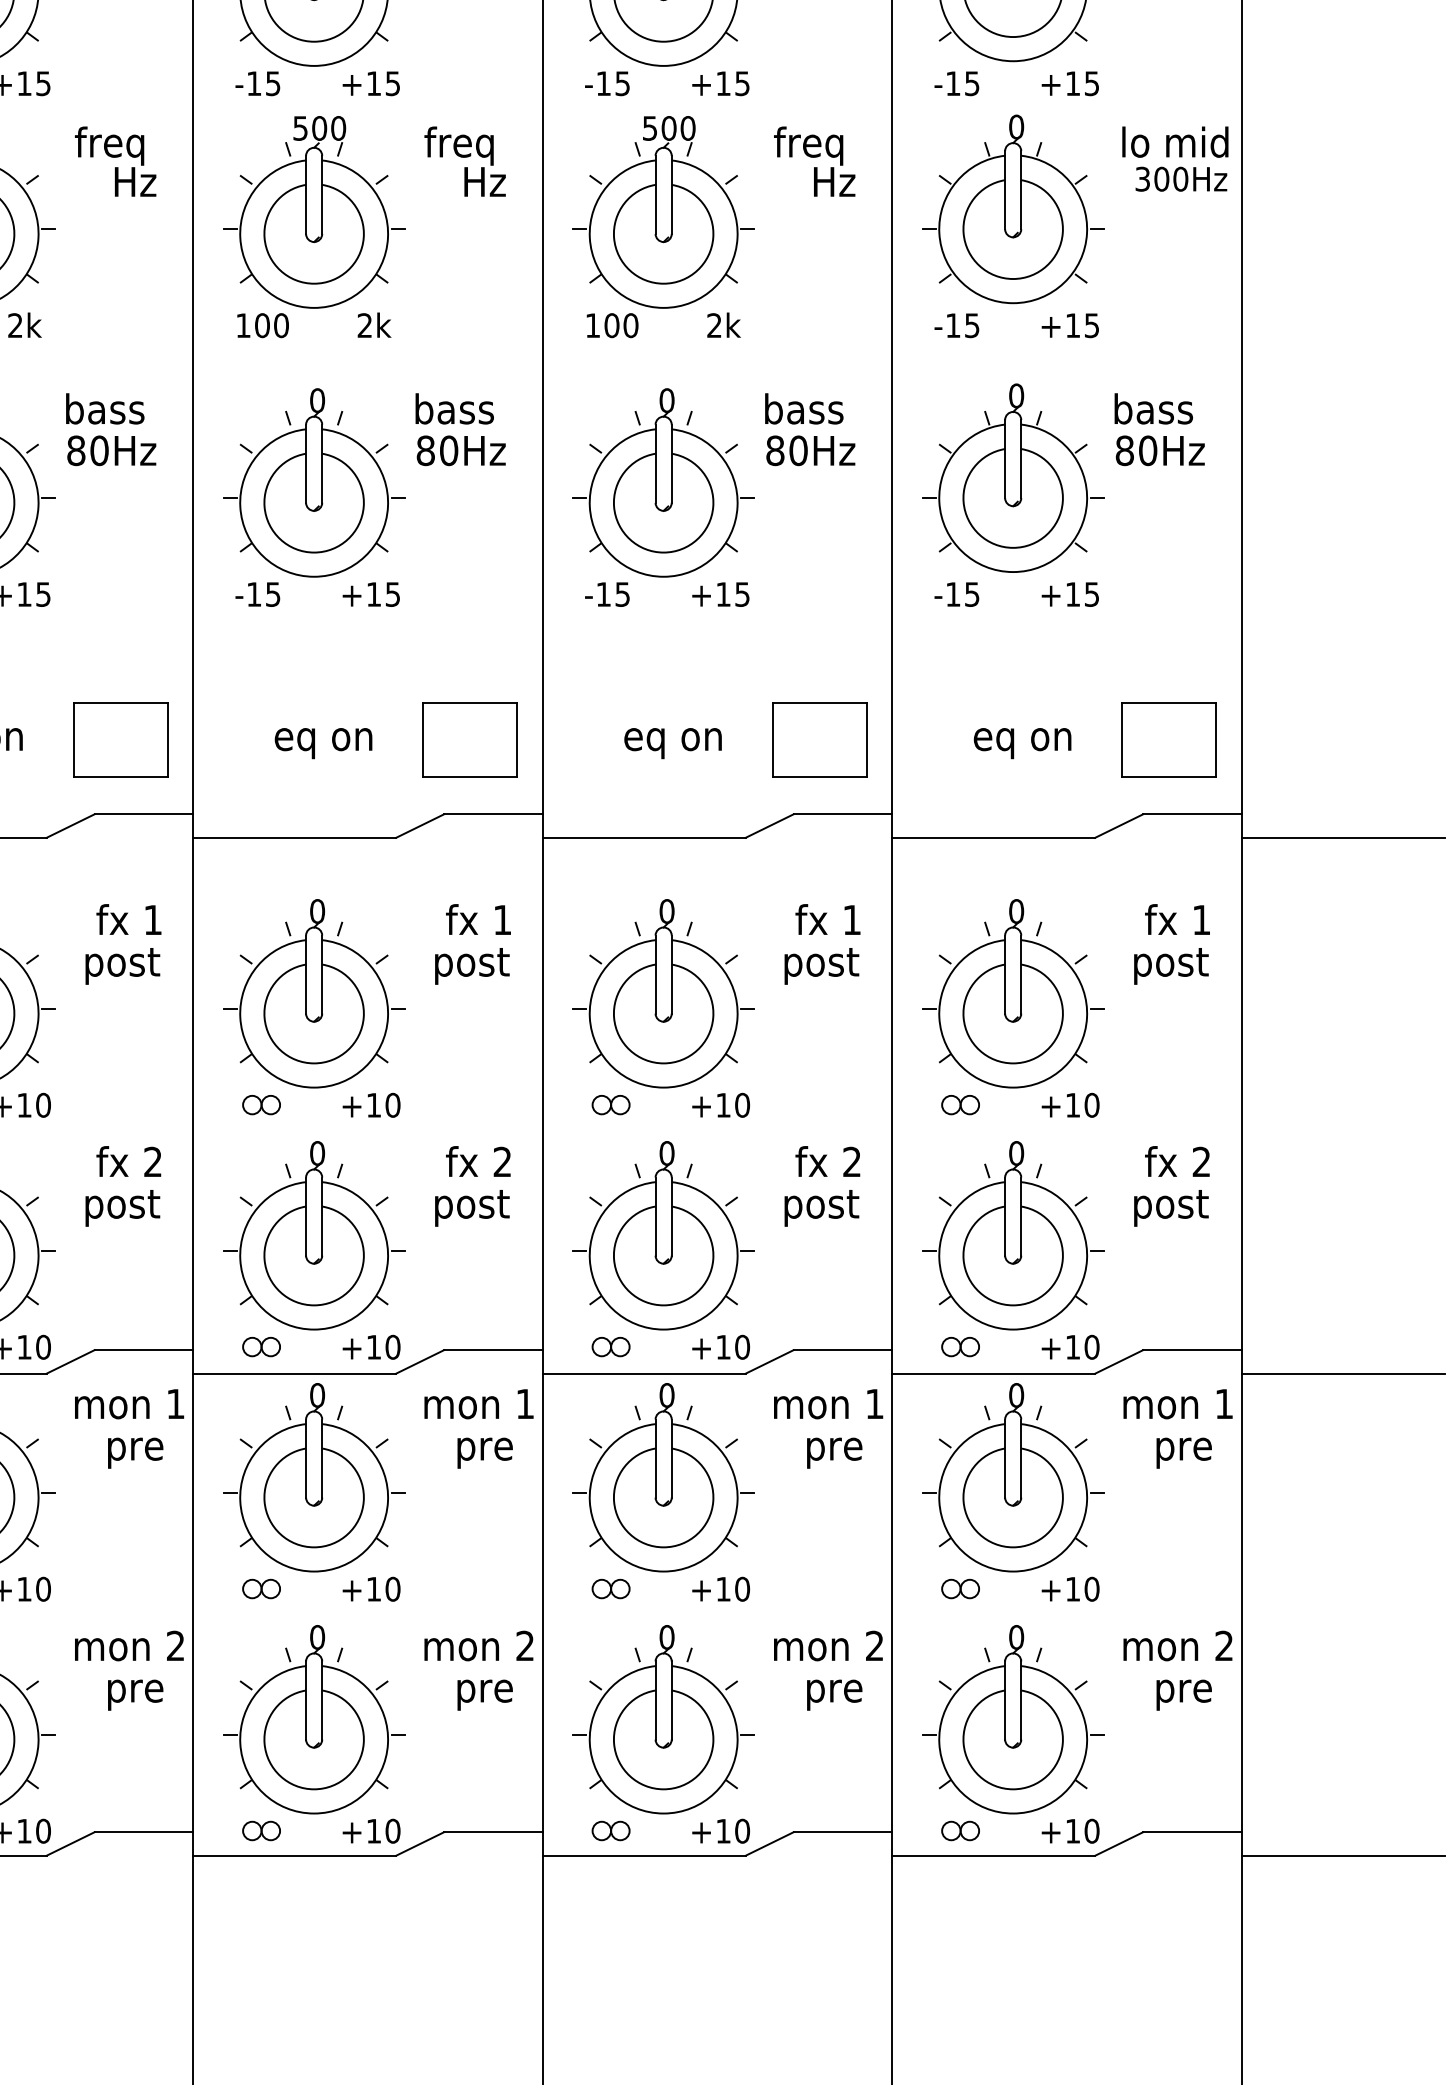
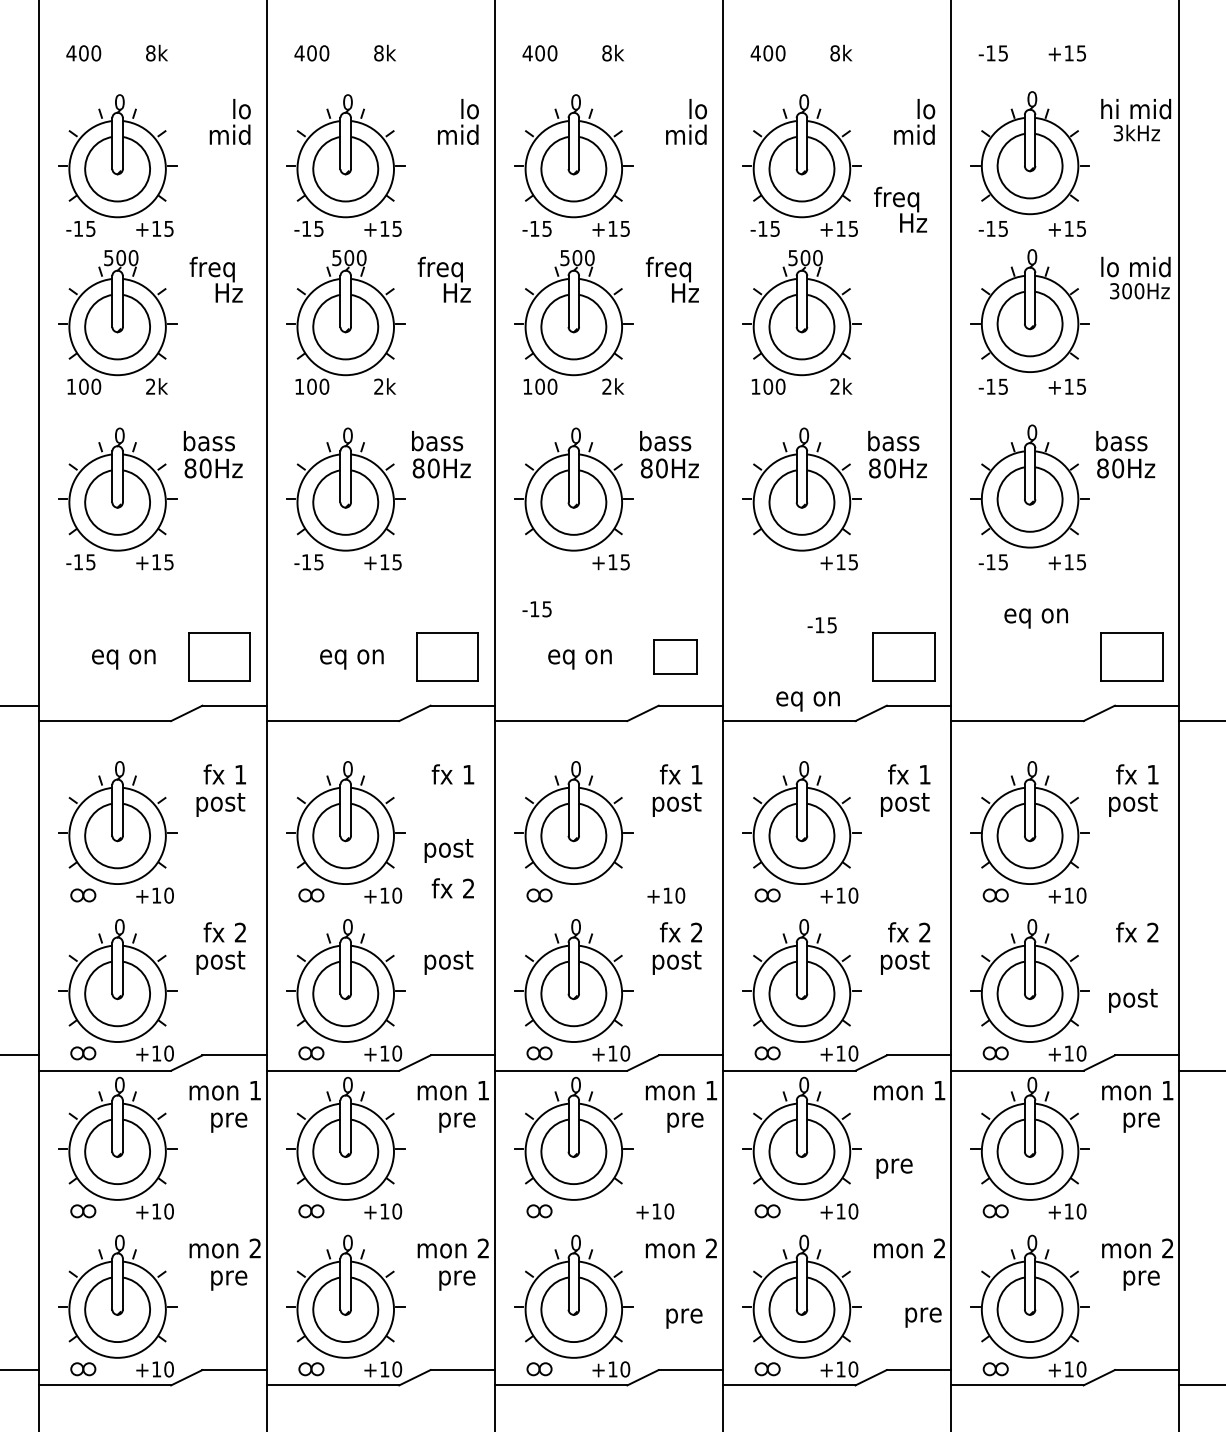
text: (814, 161) -> (900, 209), moved
text: (256, 594) -> (536, 609), moved
text: (606, 594) -> (821, 625), moved
part: (469, 738) -> (675, 656), size x0.7
text: (672, 743) -> (807, 701), moved
text: (1021, 743) -> (1035, 618), moved
text: (122, 965) -> (448, 850), moved
text: (371, 1105) -> (666, 895), moved
text: (128, 1161) -> (452, 888), moved
text: (1171, 1207) -> (1133, 1000), moved
text: (834, 1452) -> (894, 1168), moved
text: (371, 1589) -> (655, 1211), moved
text: (485, 1695) -> (684, 1318), moved
text: (834, 1695) -> (923, 1317), moved

